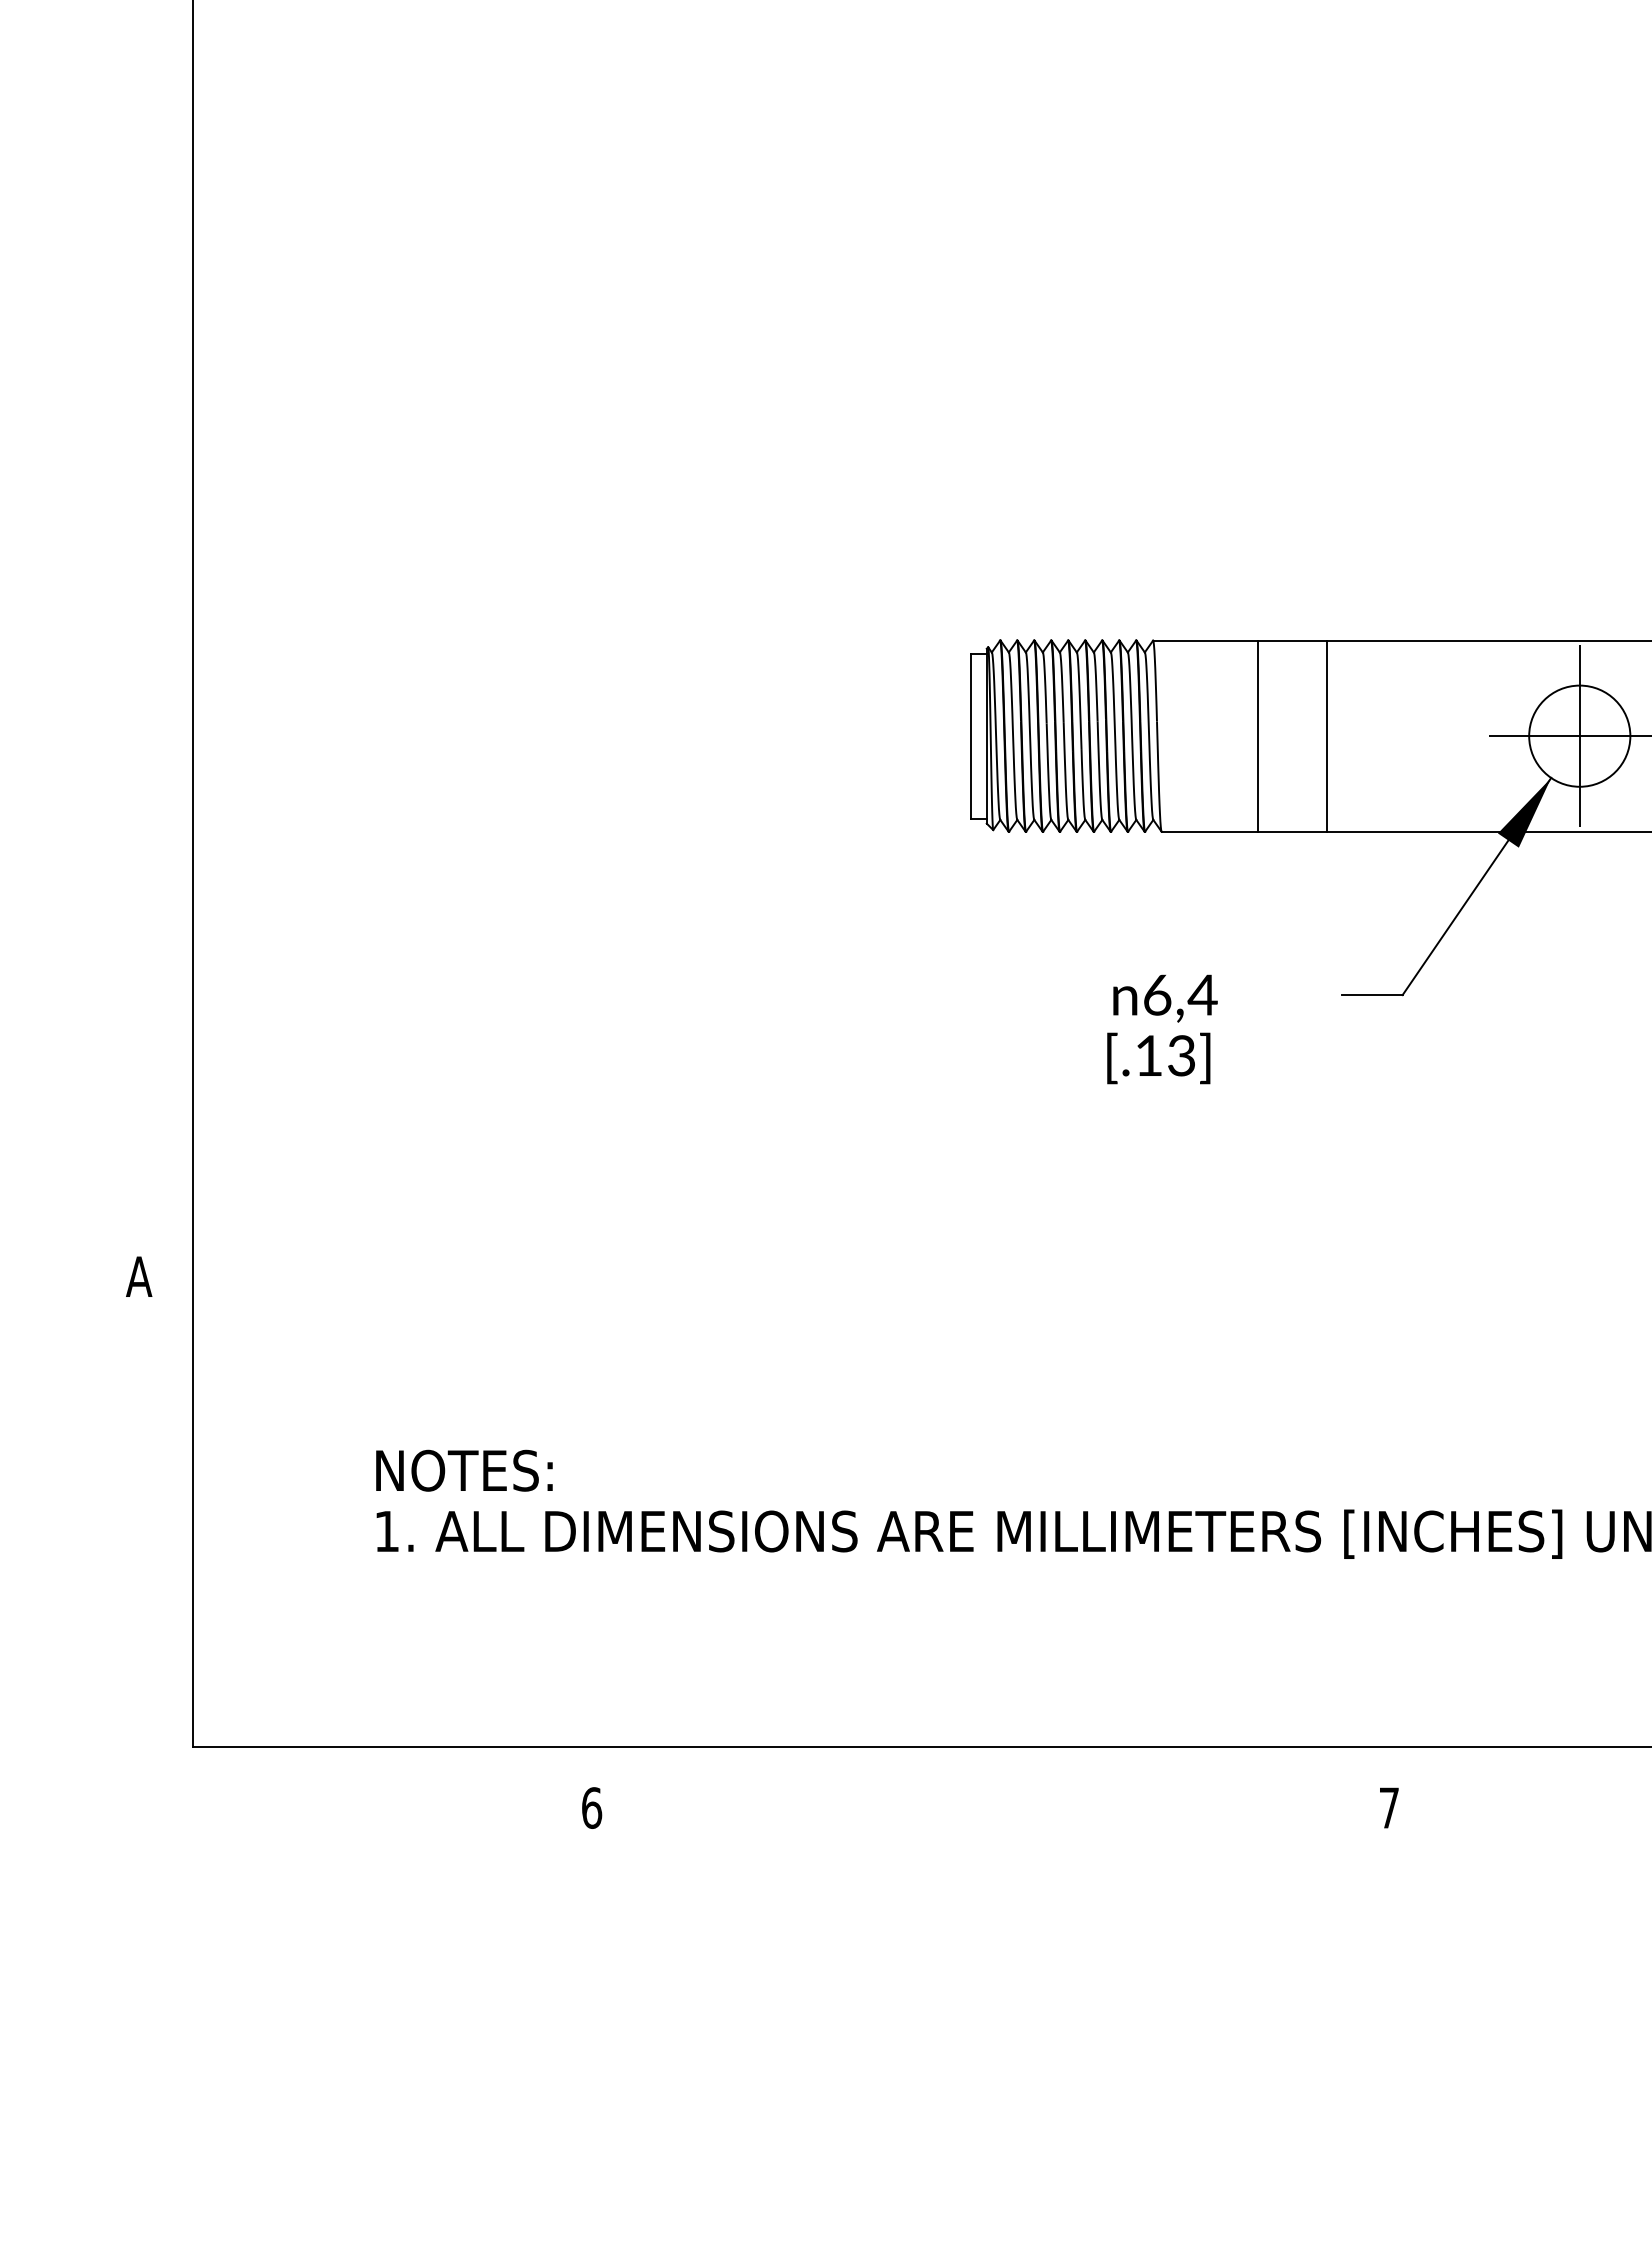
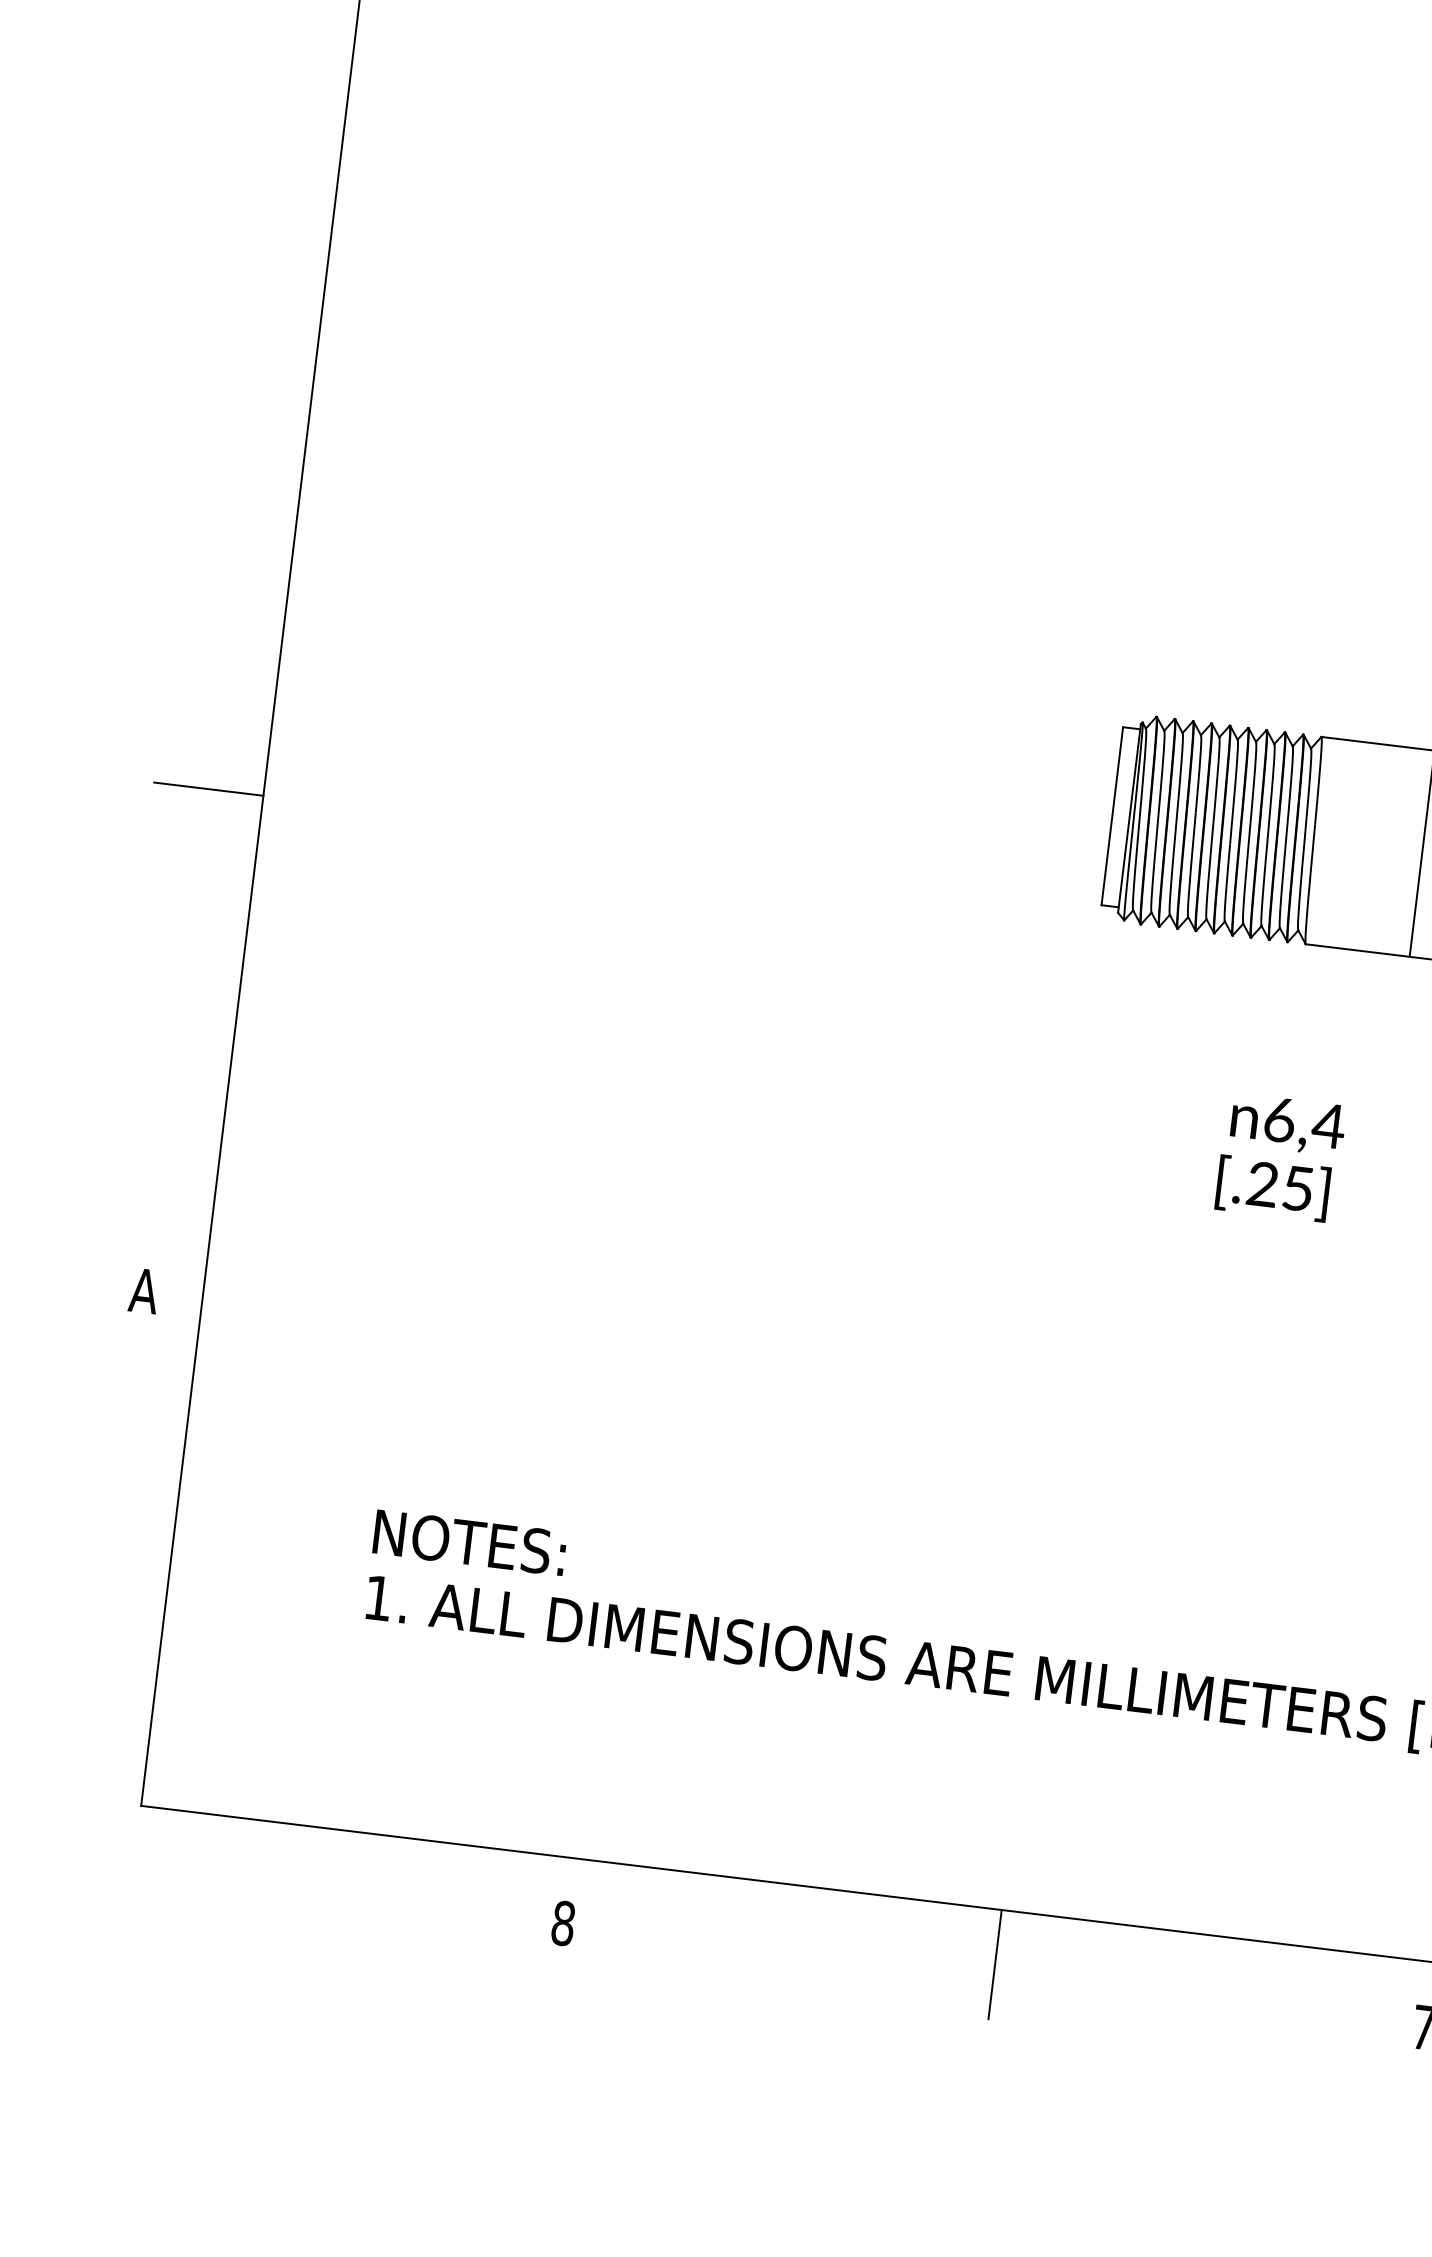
line: (142, 811) -> (208, 789), added
text: (1164, 1055) -> (1279, 1186), [.13] -> [.25]
line: (990, 1797) -> (994, 1964), added
text: (592, 1807) -> (564, 1922), 6 -> 8

